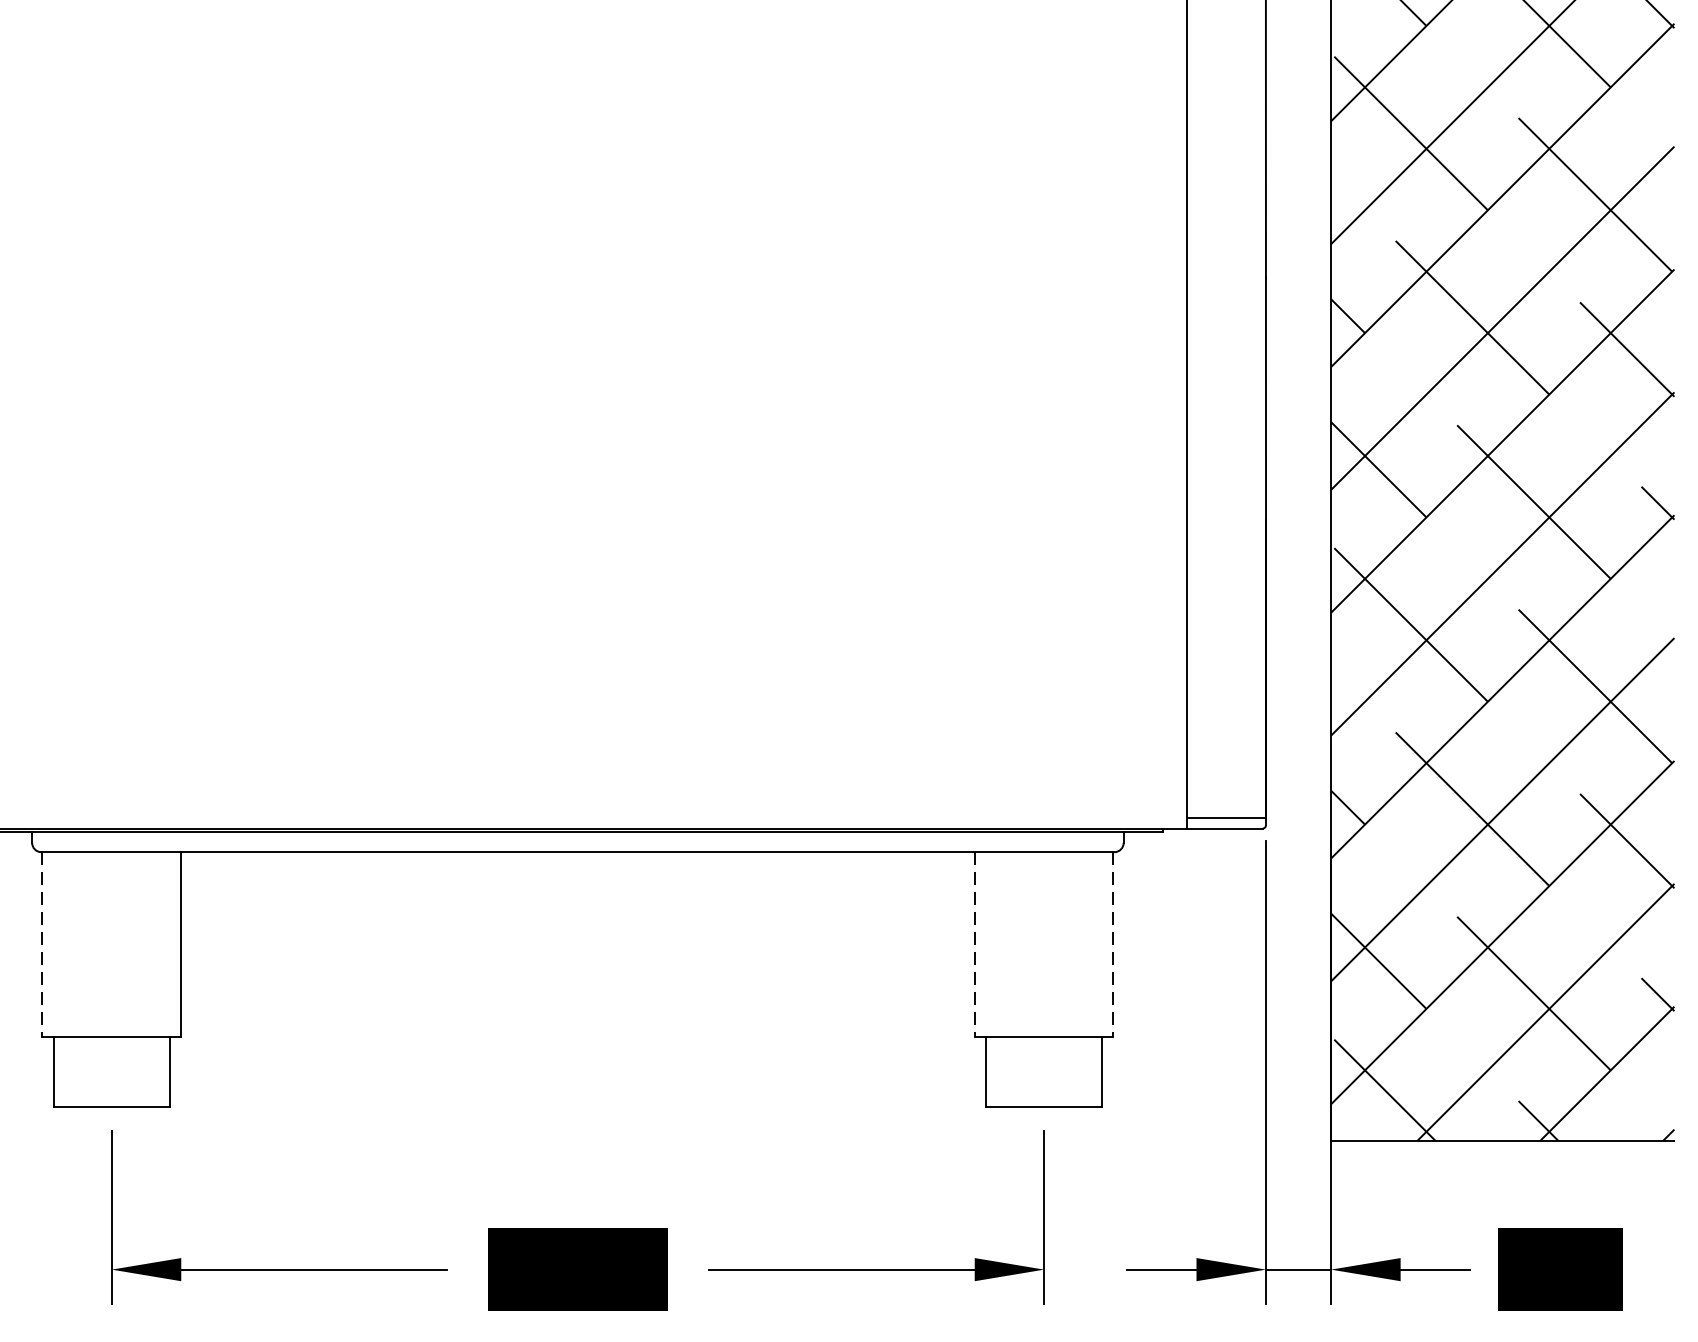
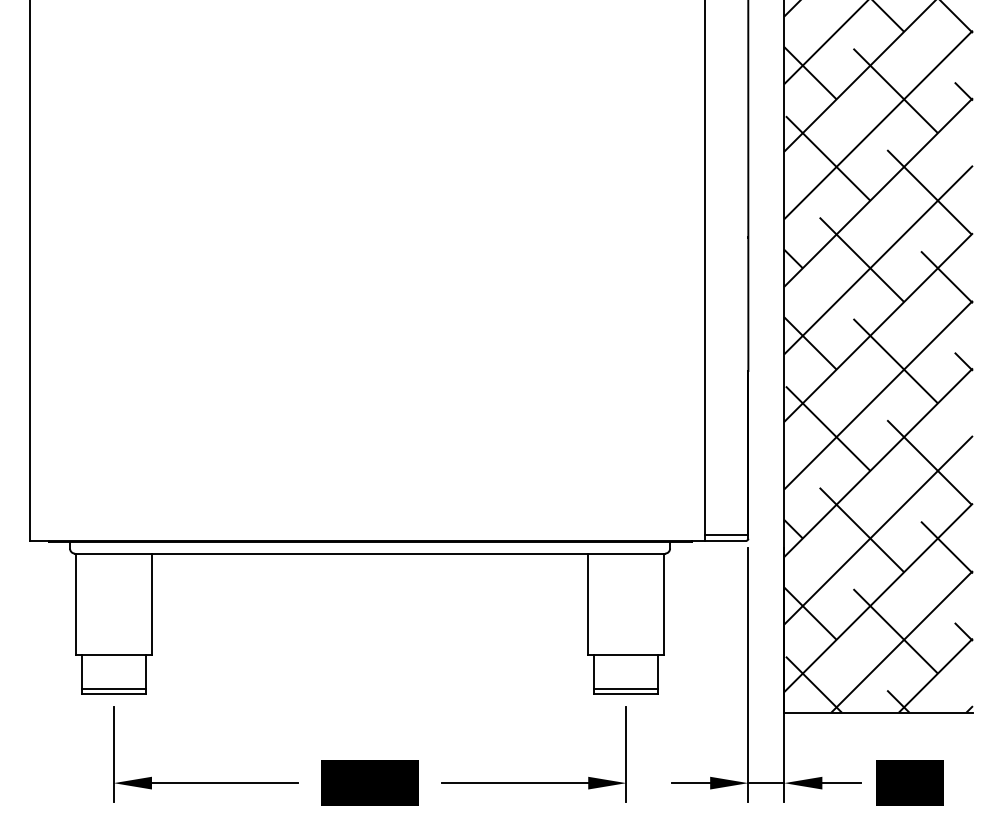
line: (42, 944) -> (75, 604), dashed -> solid
line: (975, 944) -> (588, 604), dashed -> solid
line: (1113, 944) -> (664, 604), dashed -> solid
line: (111, 1099) -> (113, 689), added
line: (1044, 1099) -> (626, 689), added

